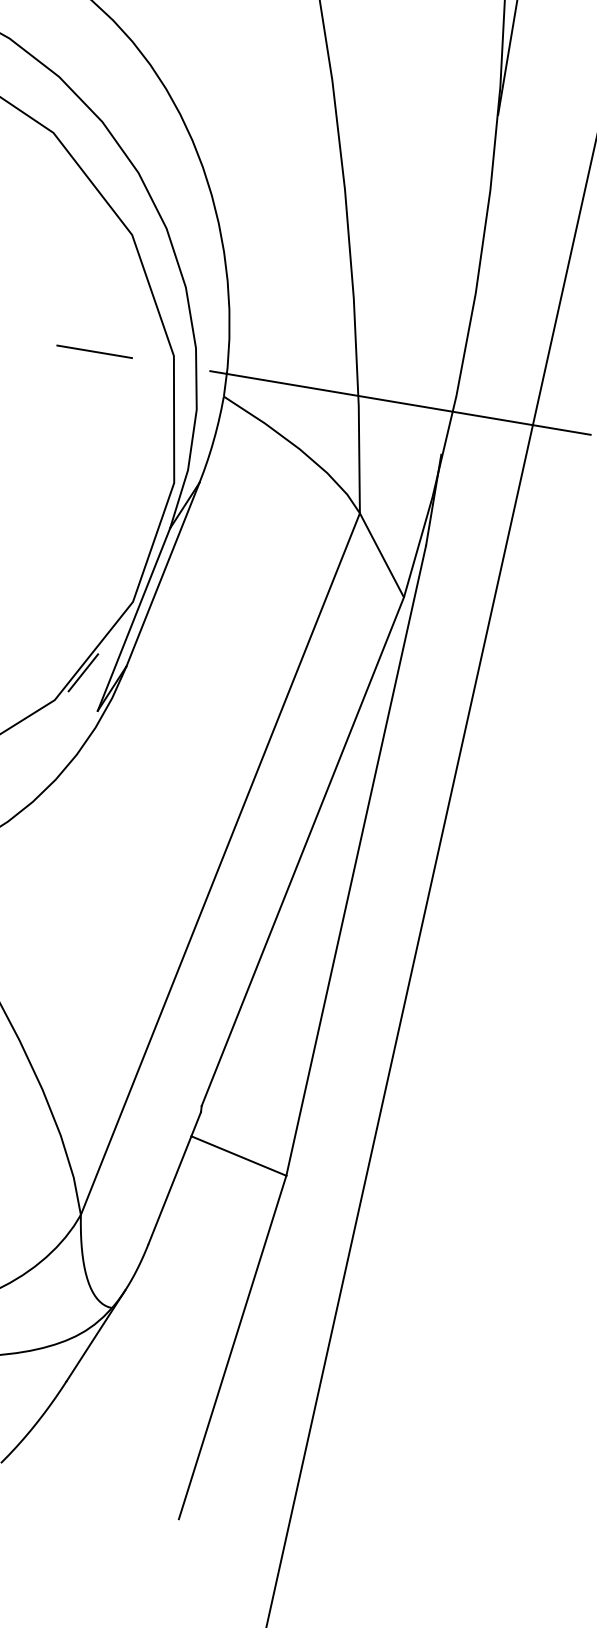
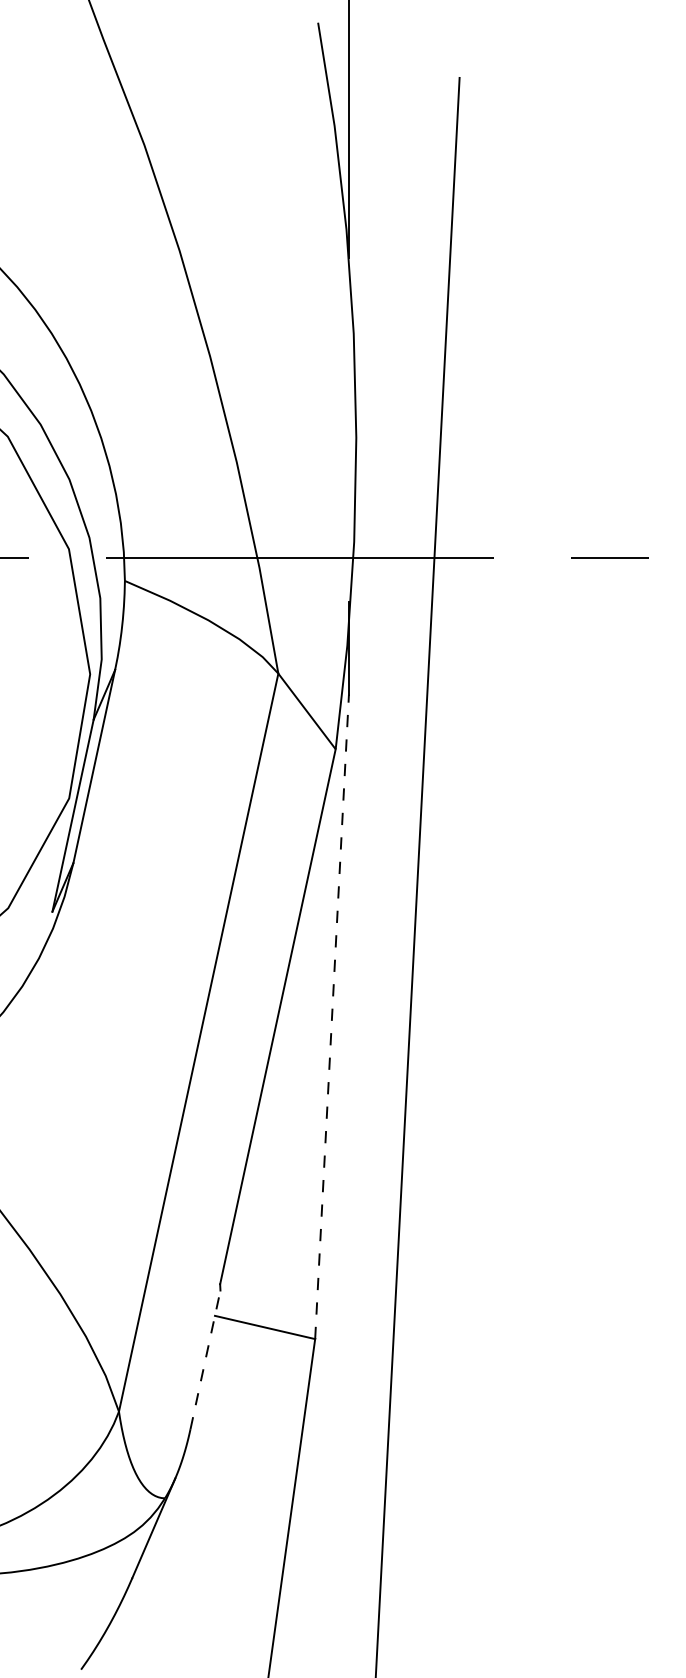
line: (82, 672) -> (31, 876), removed
line: (356, 860) -> (332, 1016), solid -> dashed
line: (174, 1177) -> (205, 1359), solid -> dashed

